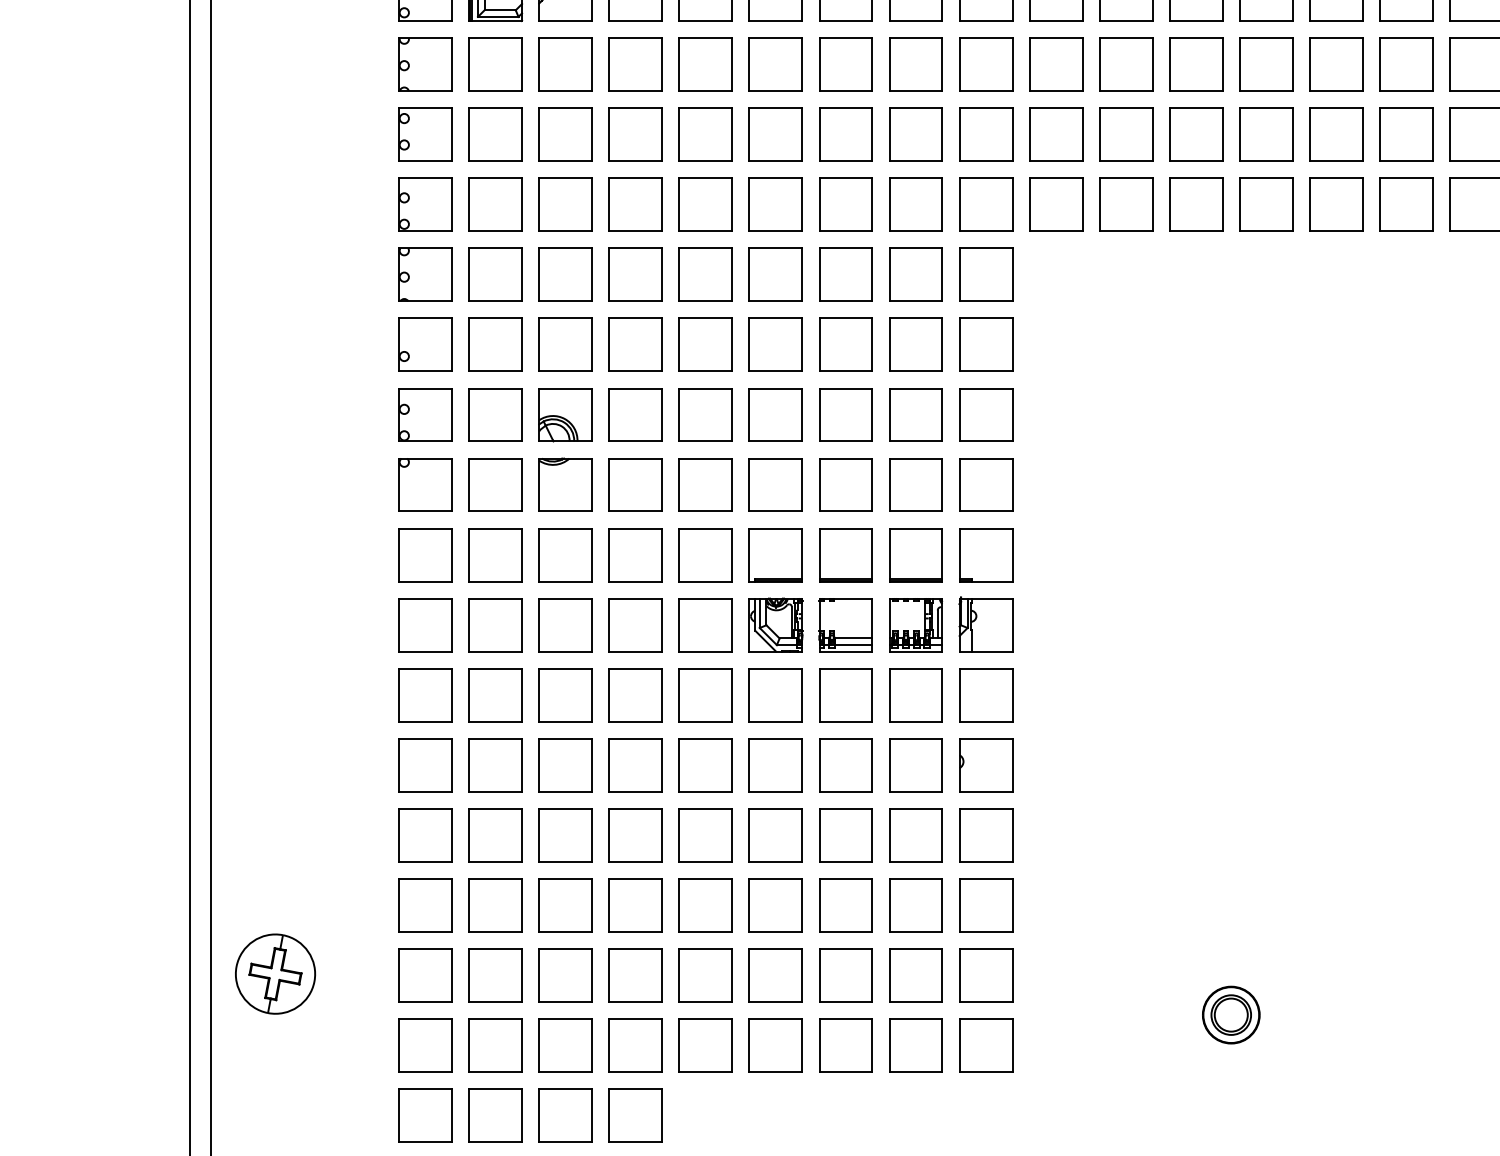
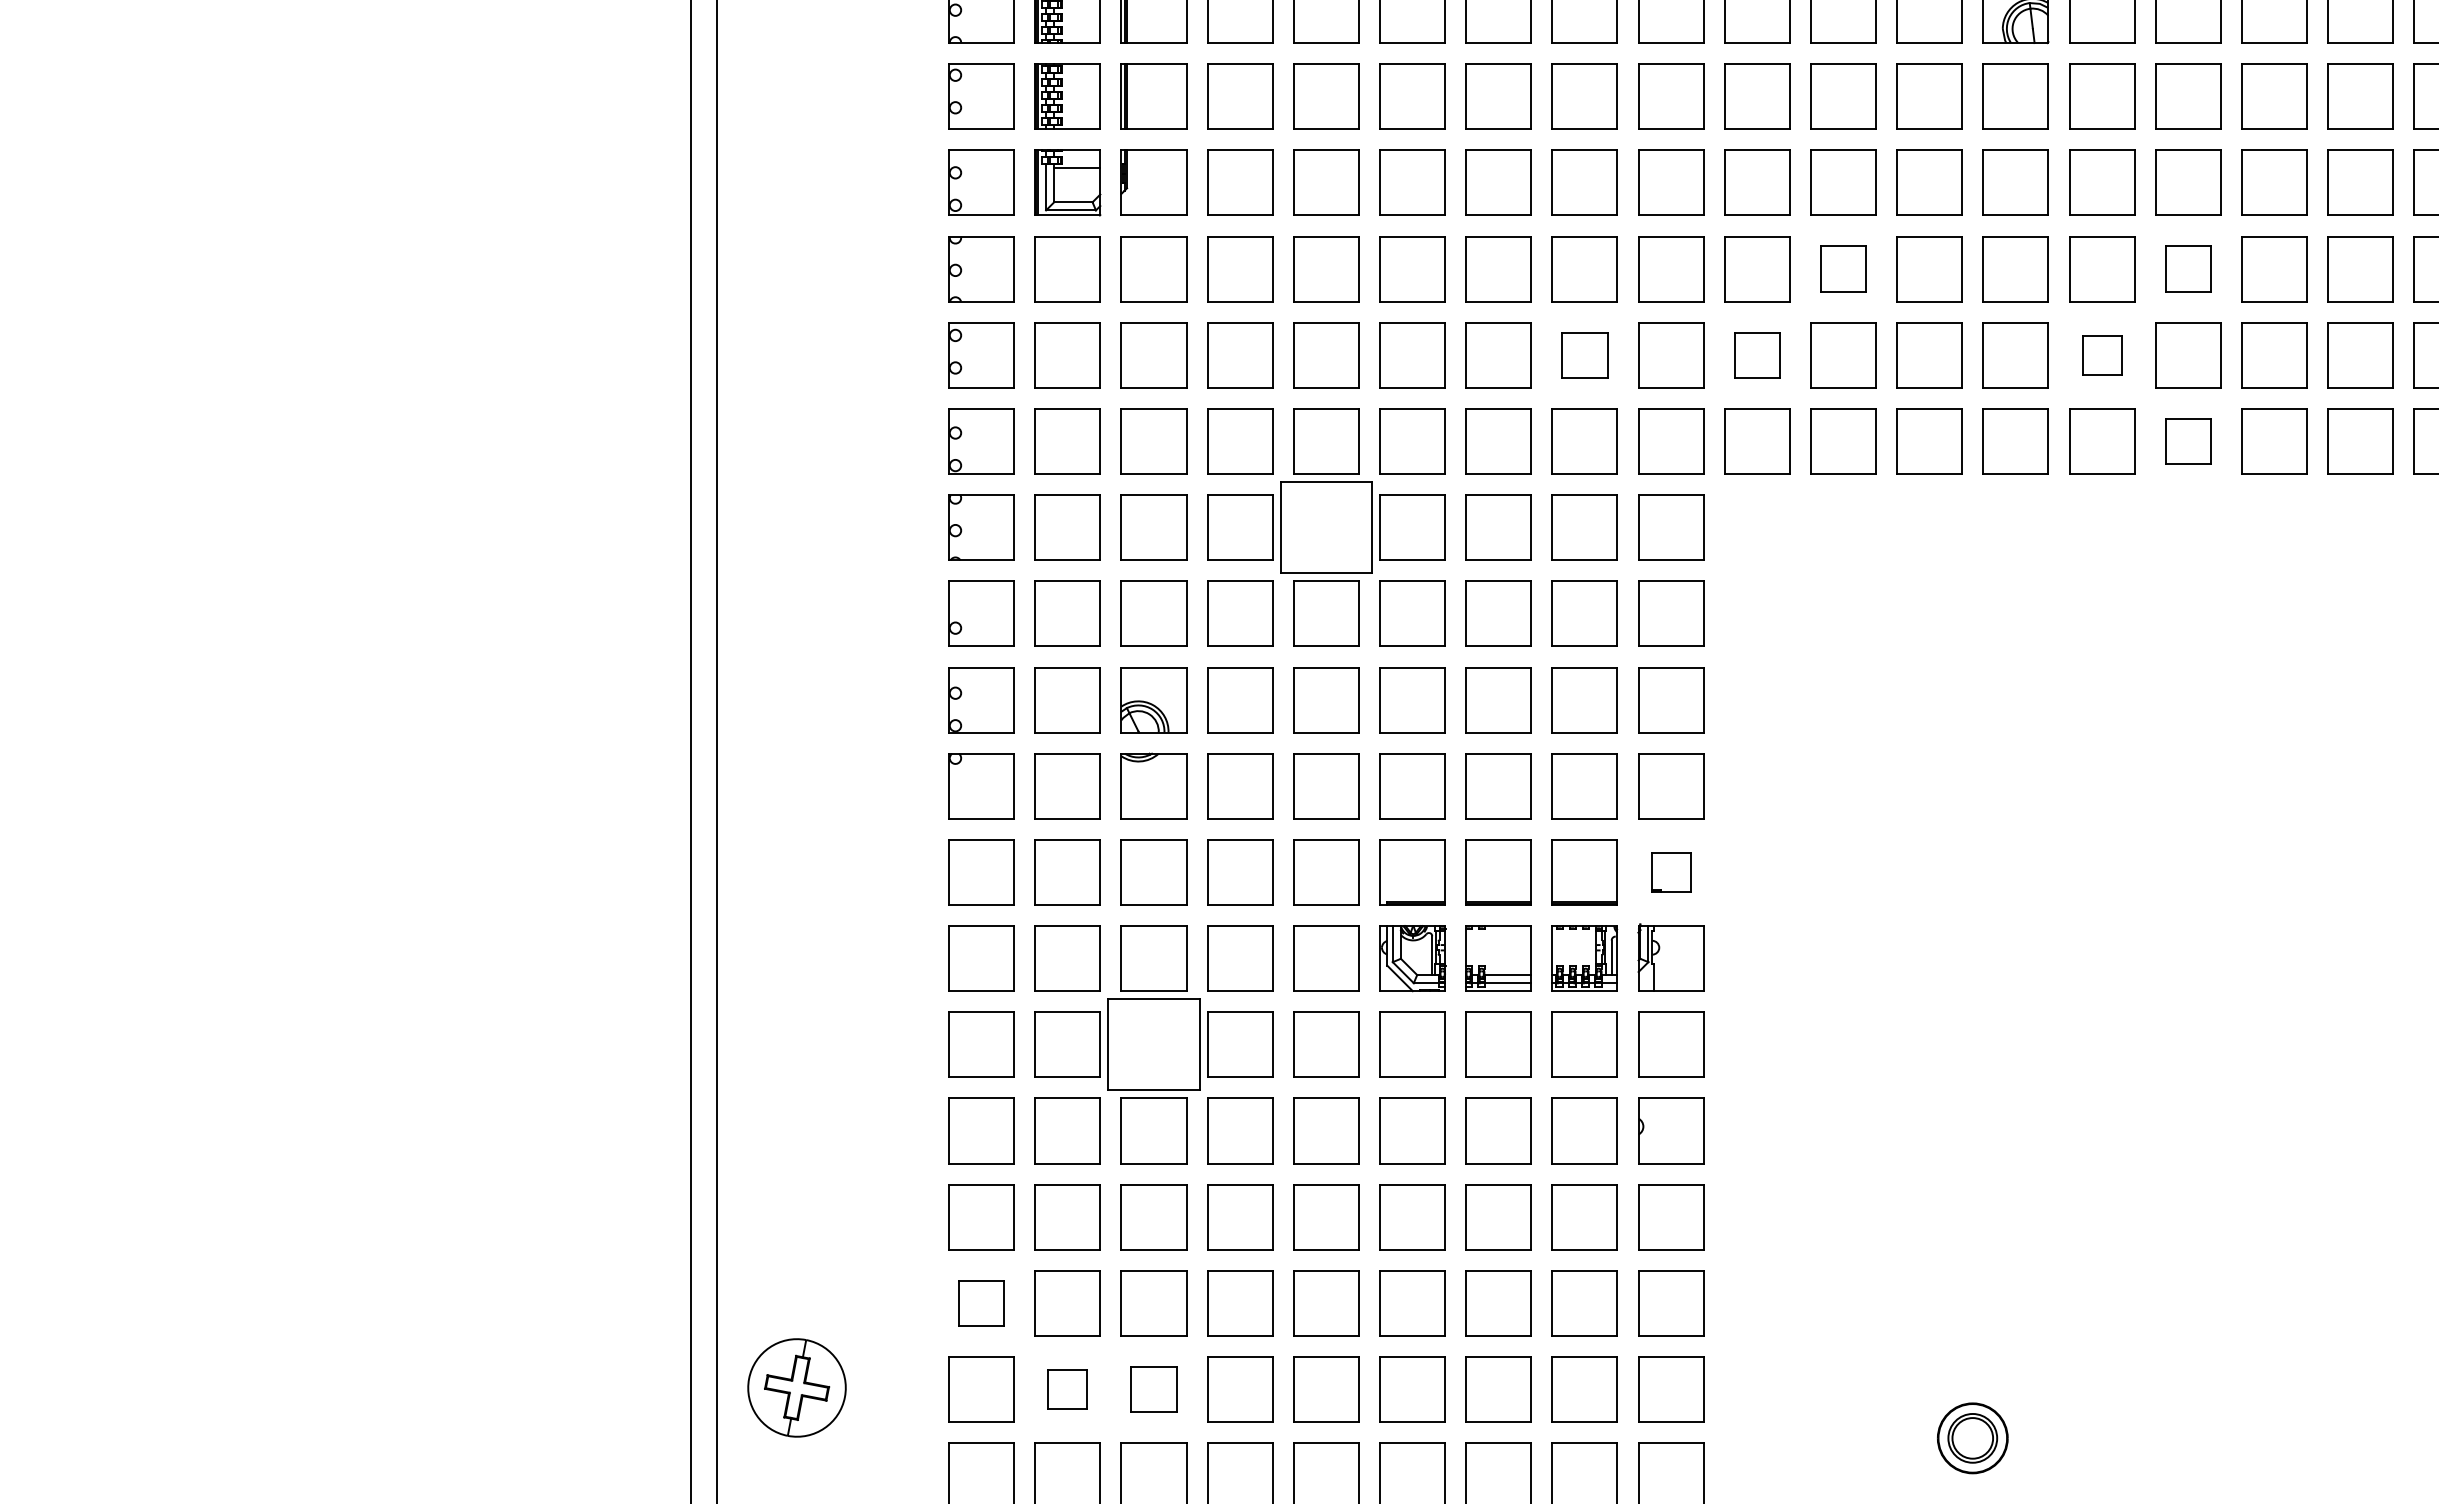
part: (1126, 64) -> (1843, 269), size x0.7
part: (1406, 64) -> (2188, 269), size x0.7
part: (915, 134) -> (1584, 355), size x0.7
part: (1056, 134) -> (1757, 355), size x0.7
part: (1336, 134) -> (2102, 355), size x0.6
part: (1406, 204) -> (2188, 441), size x0.7
part: (705, 274) -> (1326, 527), size x1.4
part: (986, 555) -> (1671, 872), size x0.6
part: (565, 694) -> (1153, 1044), size x1.4
part: (425, 905) -> (981, 1303), size x0.7
part: (495, 975) -> (1067, 1389), size x0.6
part: (565, 975) -> (1153, 1389), size x0.7

